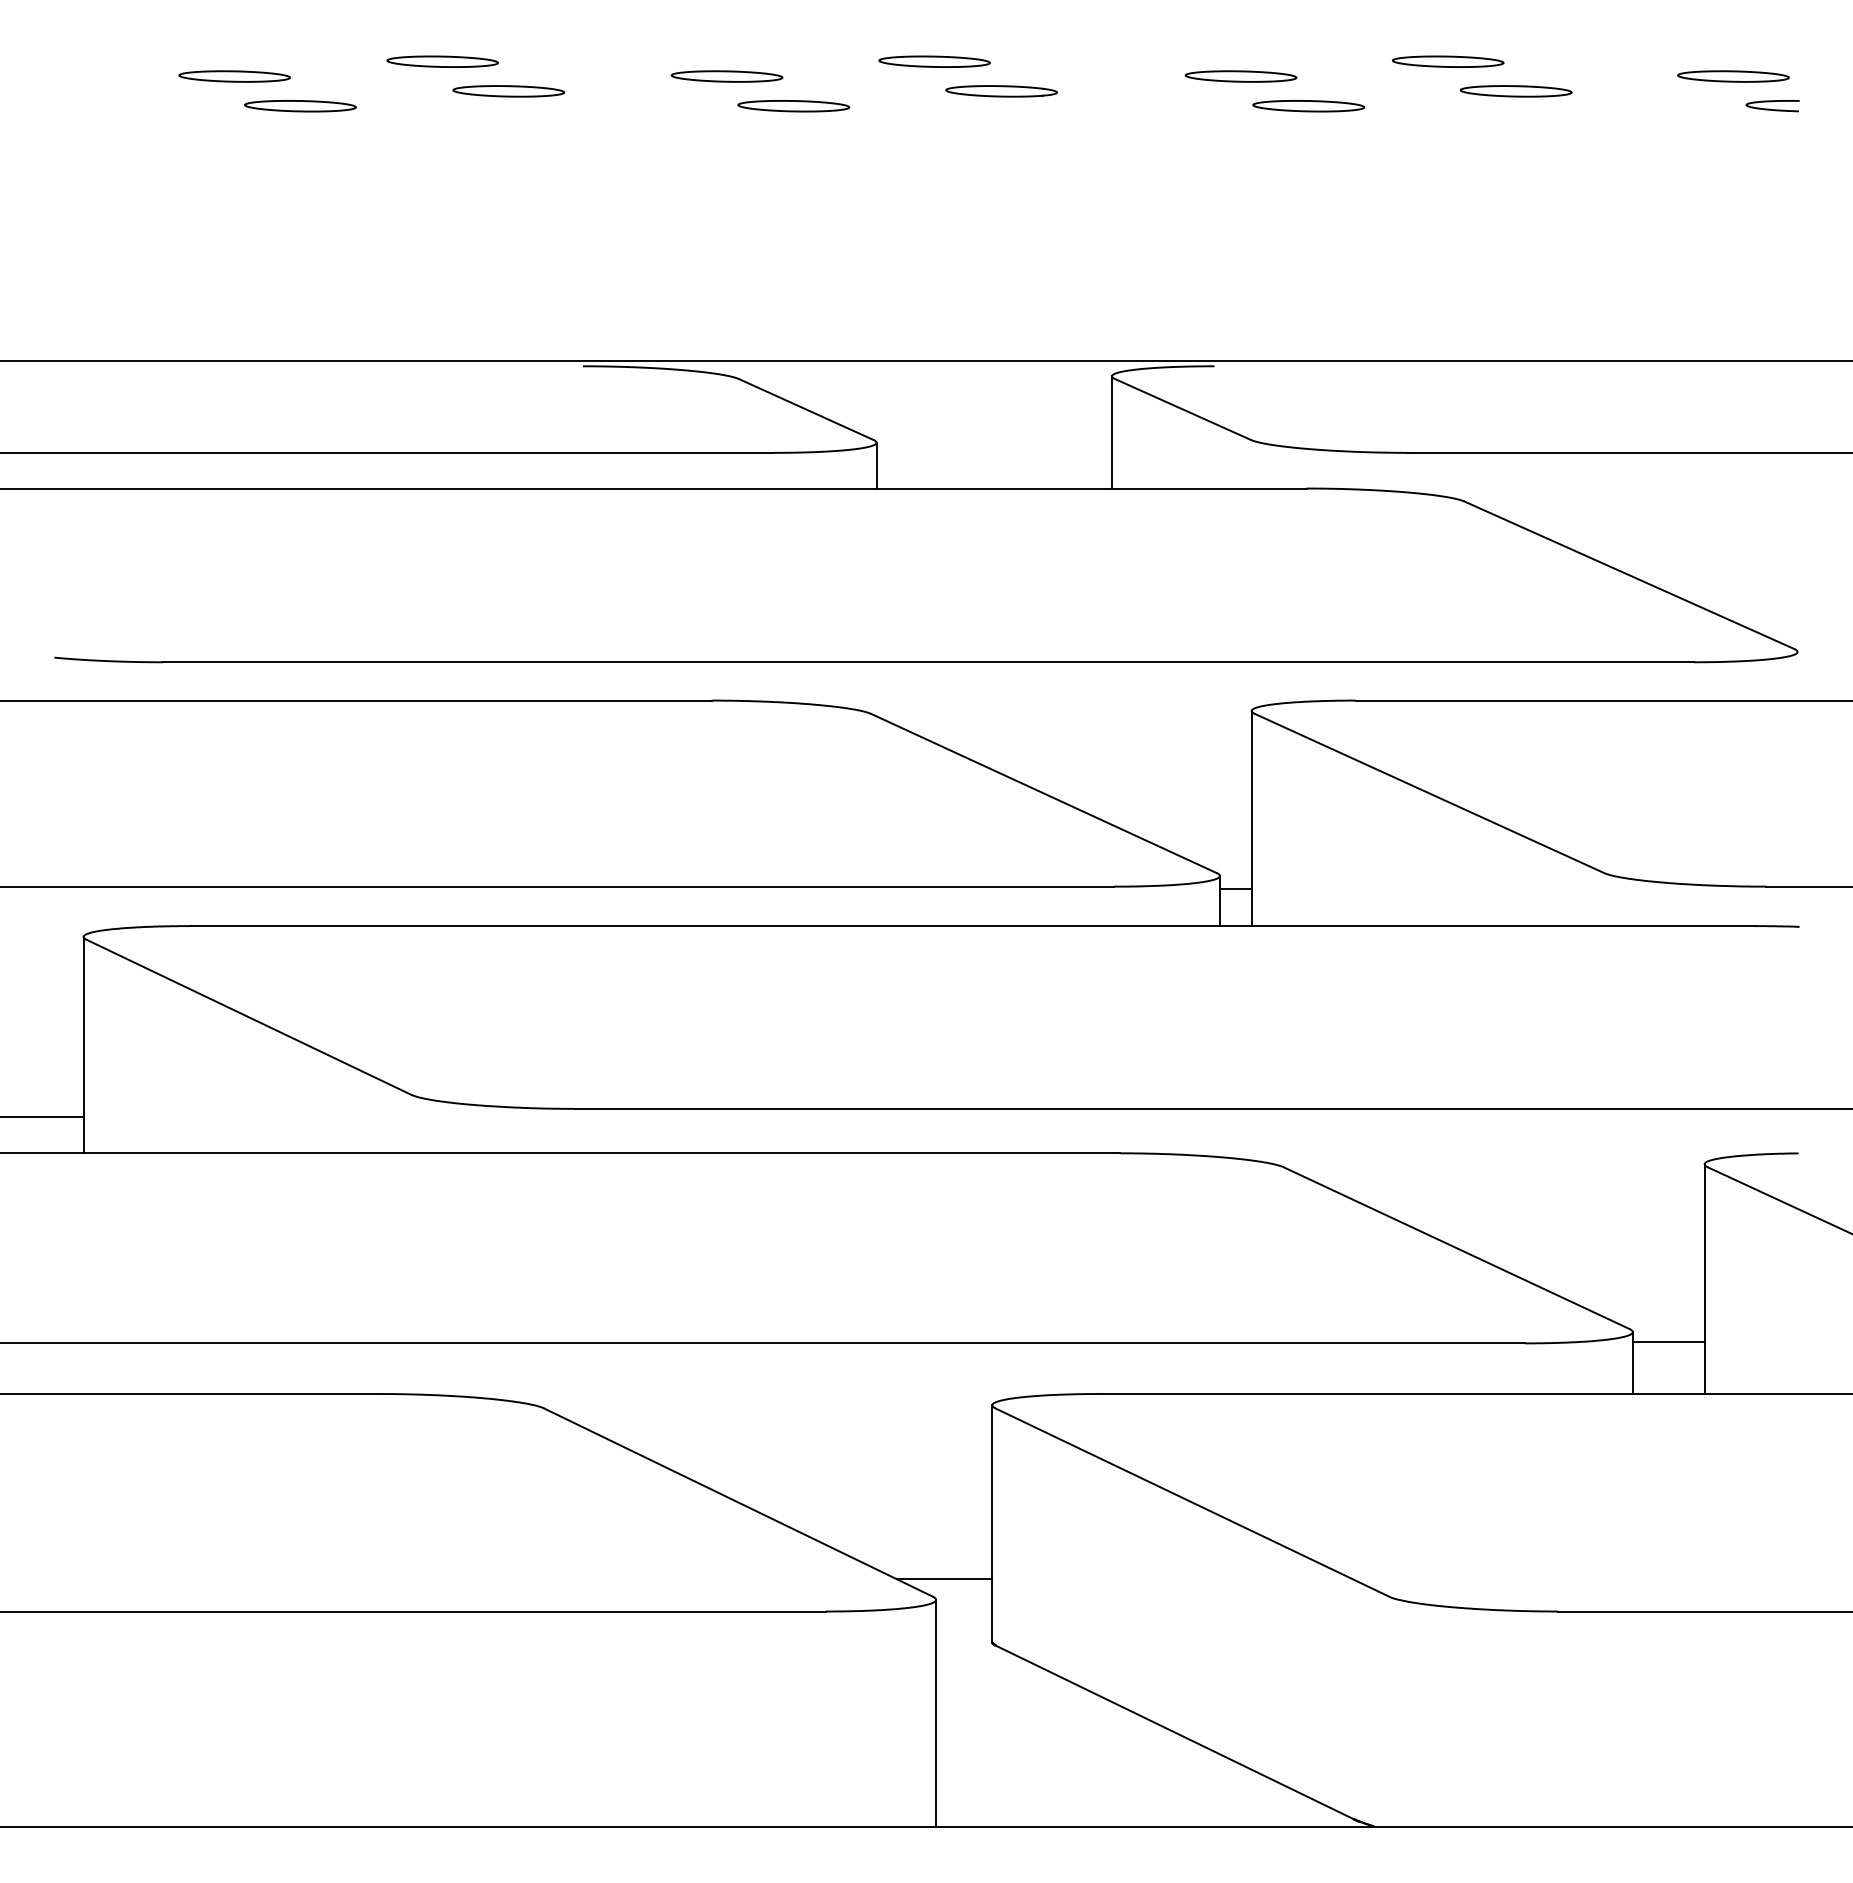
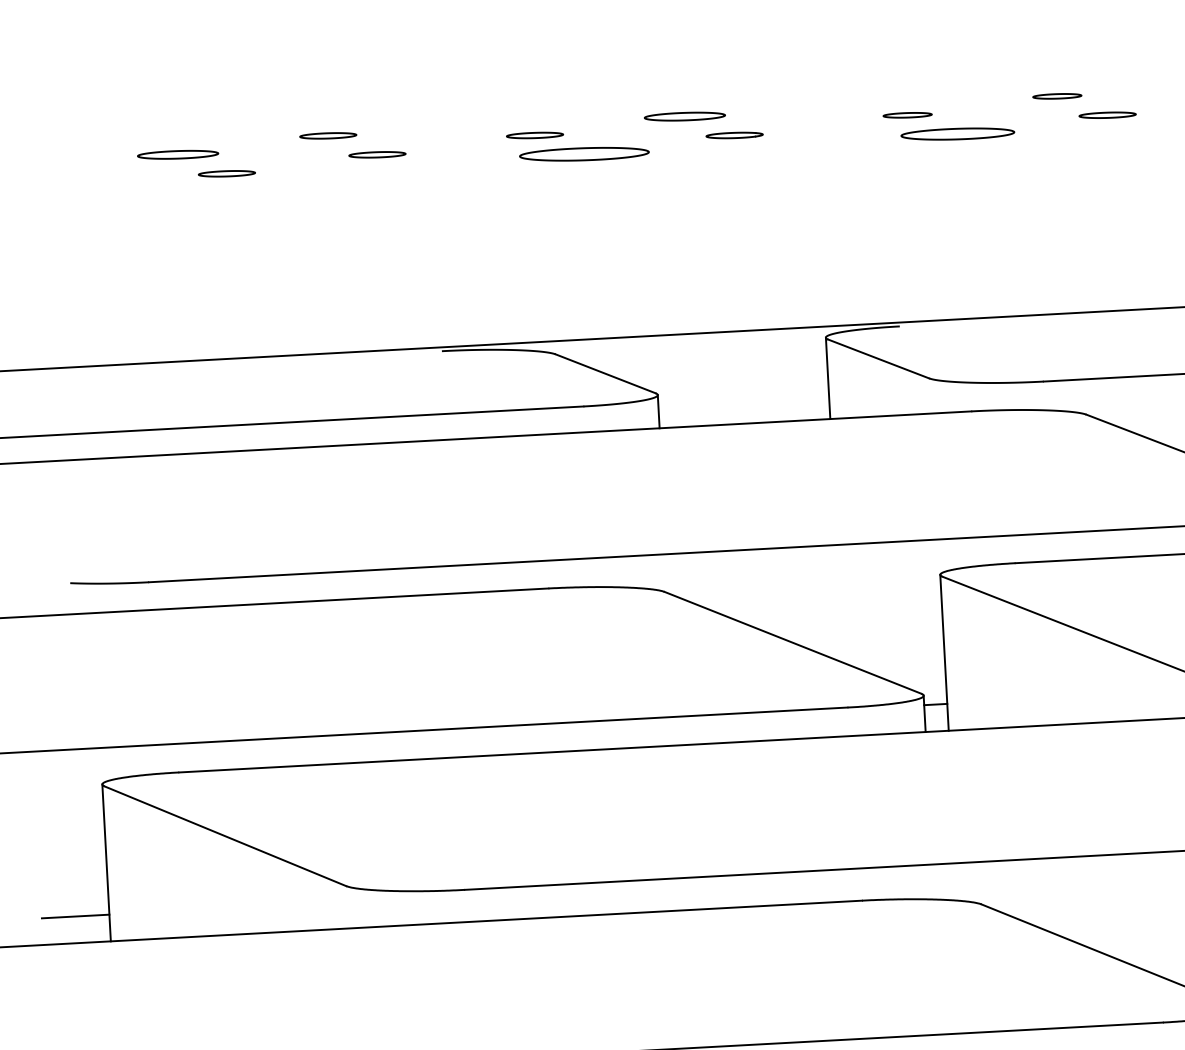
part: (442, 61) -> (328, 135), size x0.7
part: (1448, 61) -> (1057, 96), size x0.6
part: (726, 76) -> (534, 135), size x0.7
part: (1240, 76) -> (907, 115), size x0.6
part: (508, 91) -> (377, 154), size x0.7
part: (1001, 91) -> (734, 135), size x0.7
part: (1515, 91) -> (1107, 115), size x0.7
part: (300, 106) -> (226, 173), size x0.7
part: (793, 106) -> (584, 154), size x1.6
part: (1308, 106) -> (957, 134), size x1.4

